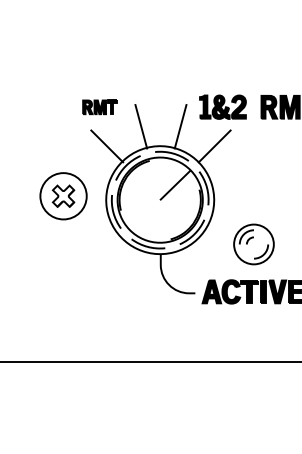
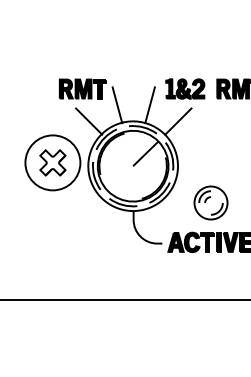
part: (99, 107) -> (82, 89), size x1.67
part: (63, 196) -> (52, 163), size x1.43

